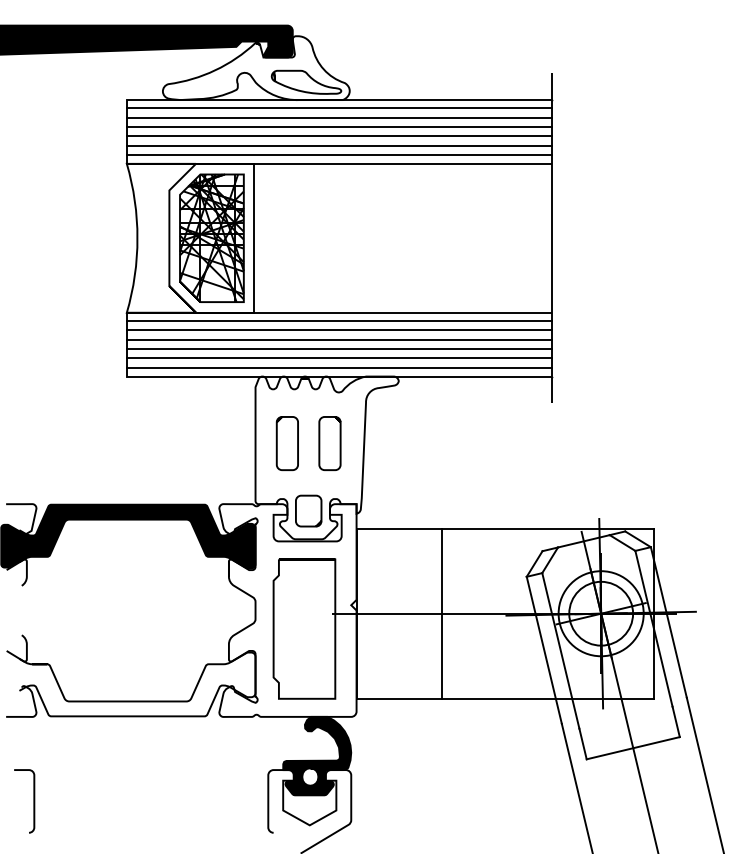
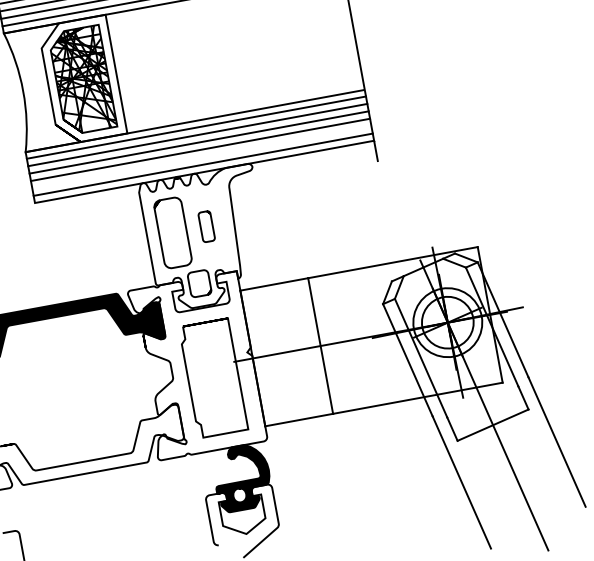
line: (339, 358) -> (201, 157), removed
part: (286, 443) -> (172, 233), size x1.6
part: (329, 443) -> (206, 226), size x0.7

